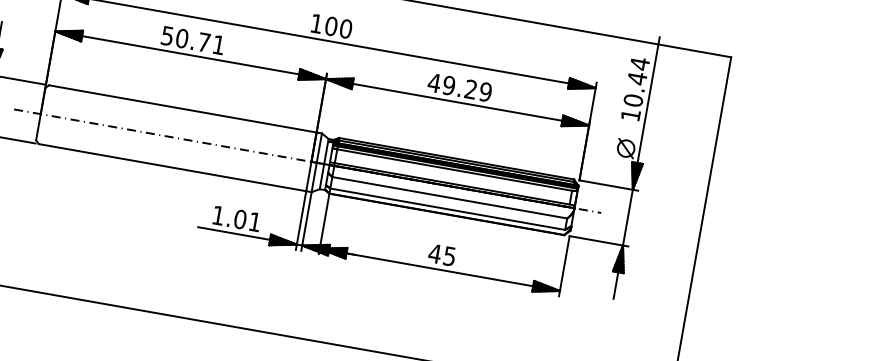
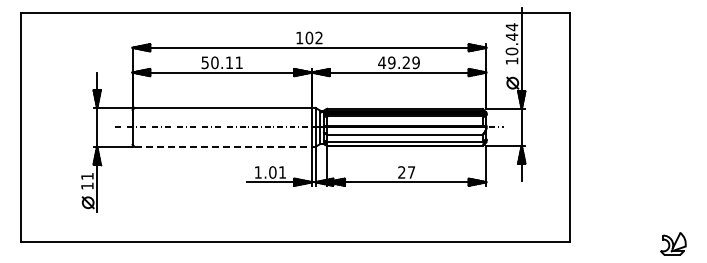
text: (345, 27) -> (318, 37), 100 -> 102
text: (204, 42) -> (229, 62), 50.71 -> 50.11
line: (172, 167) -> (223, 146), solid -> dashed
text: (442, 255) -> (406, 172), 45 -> 27

